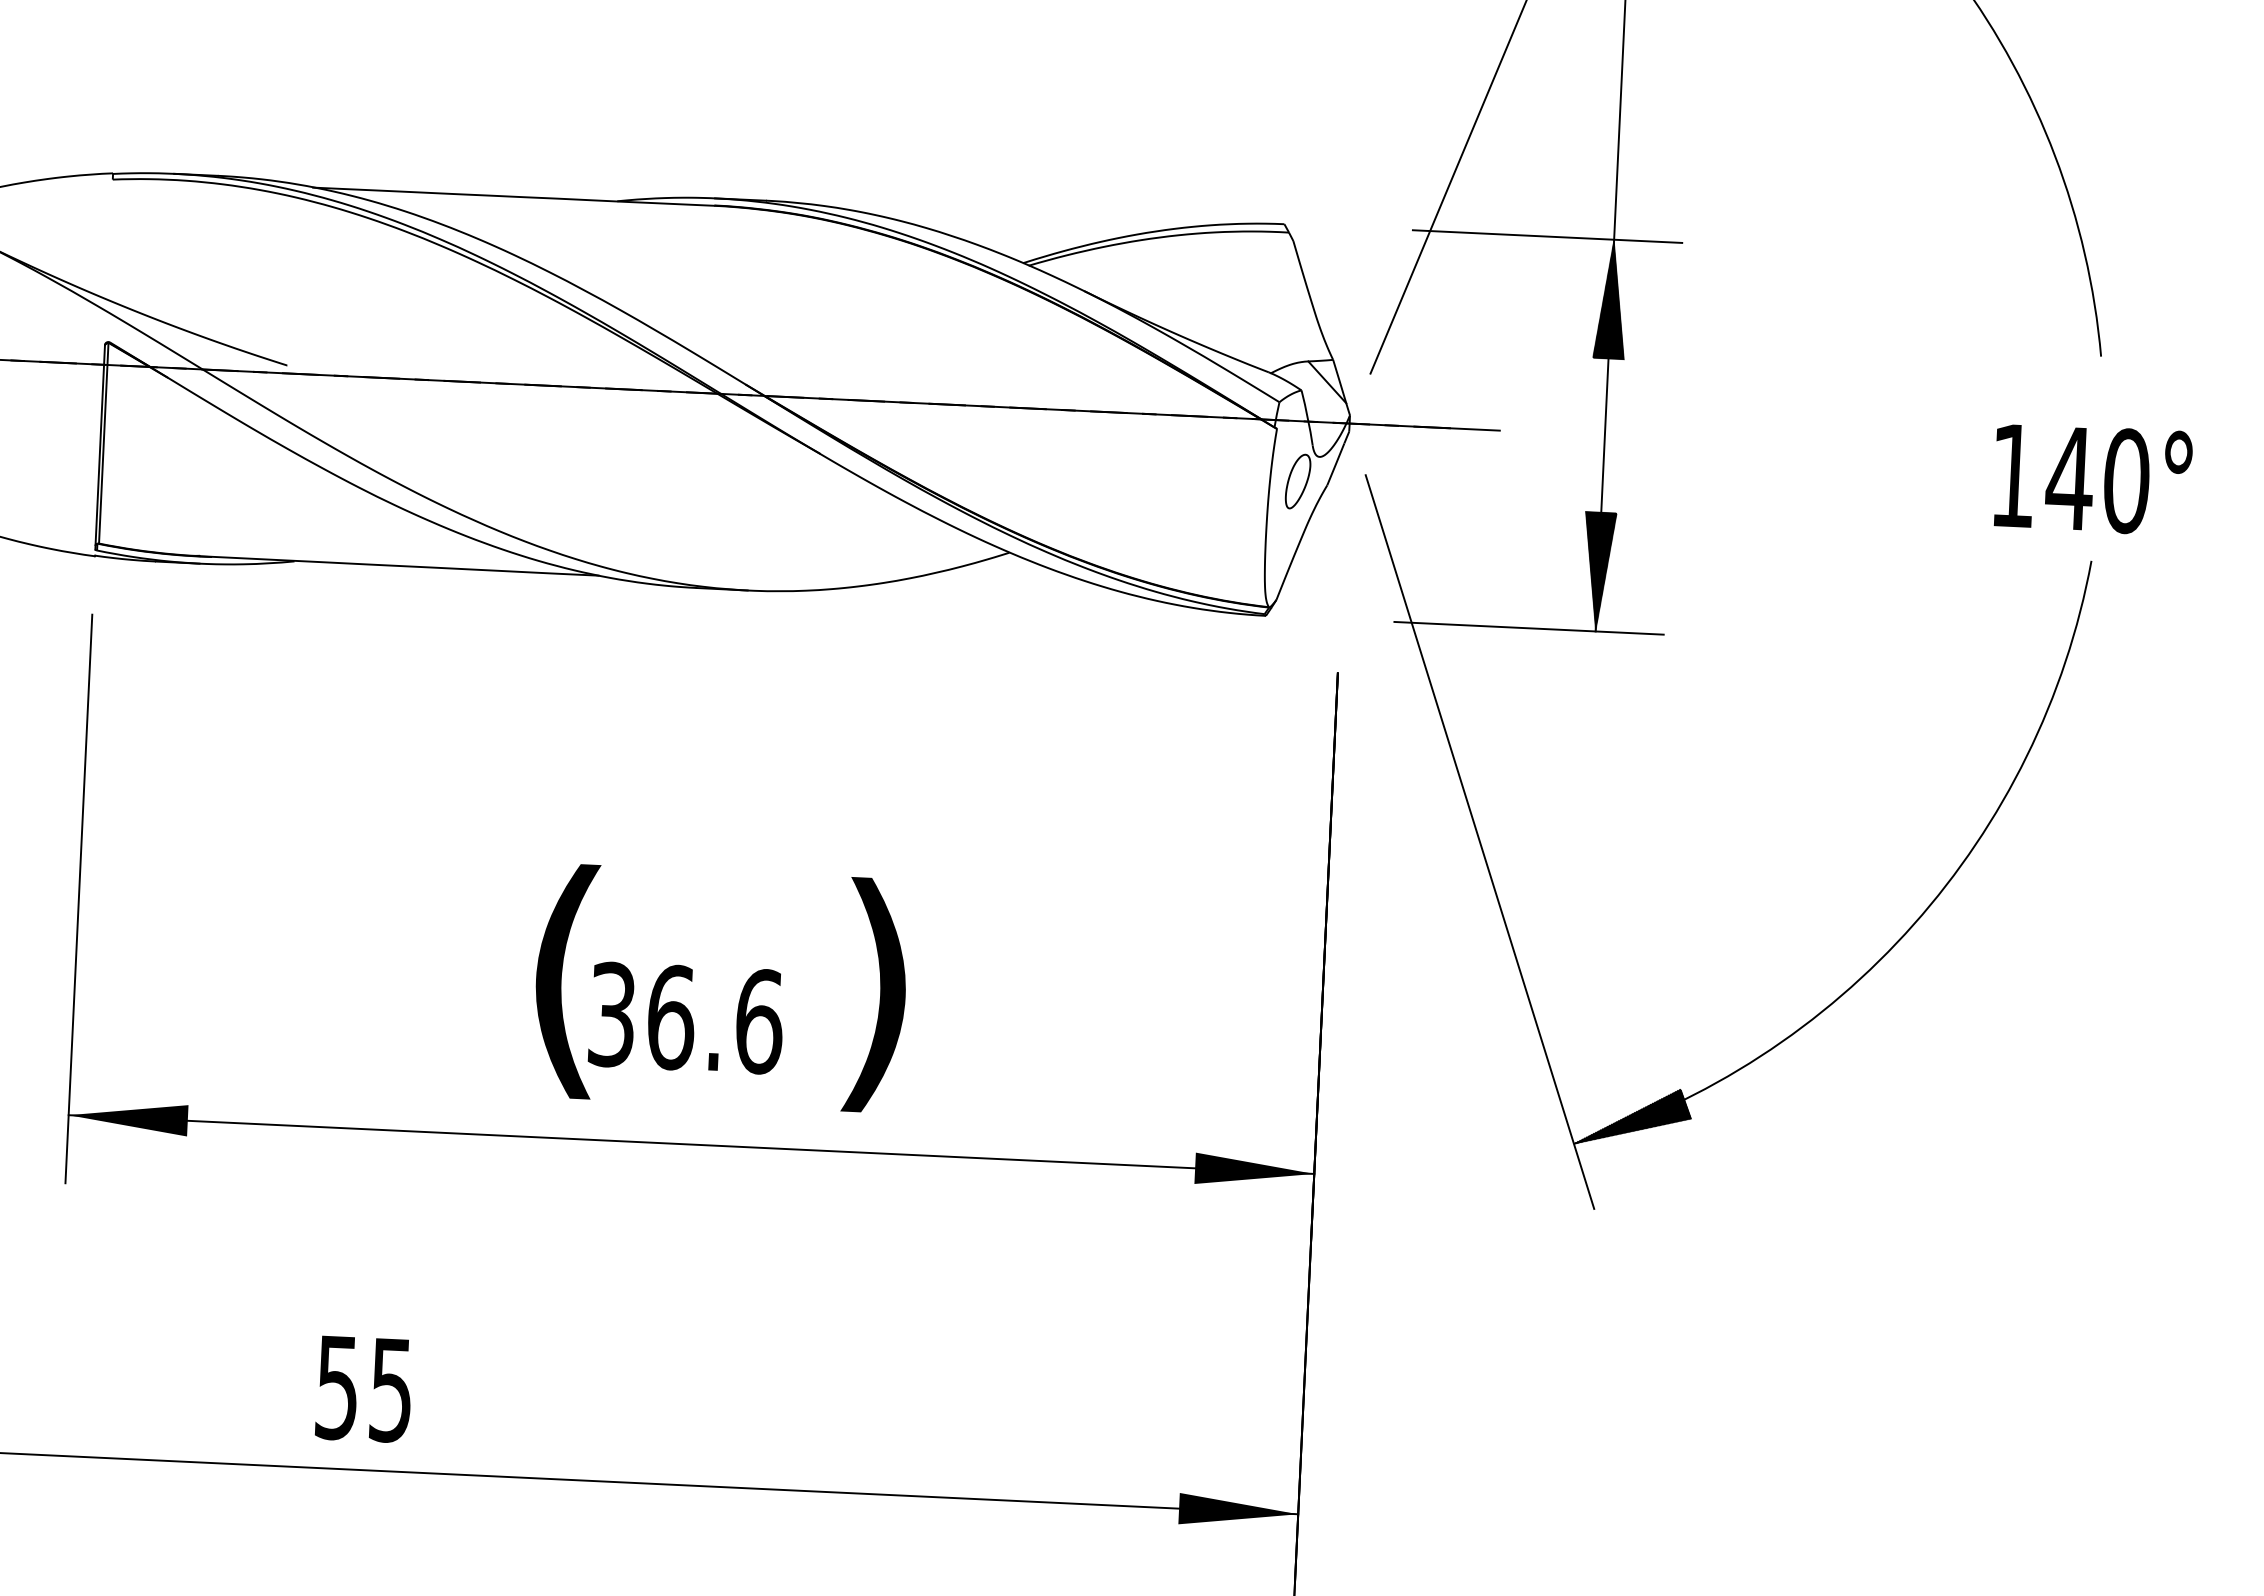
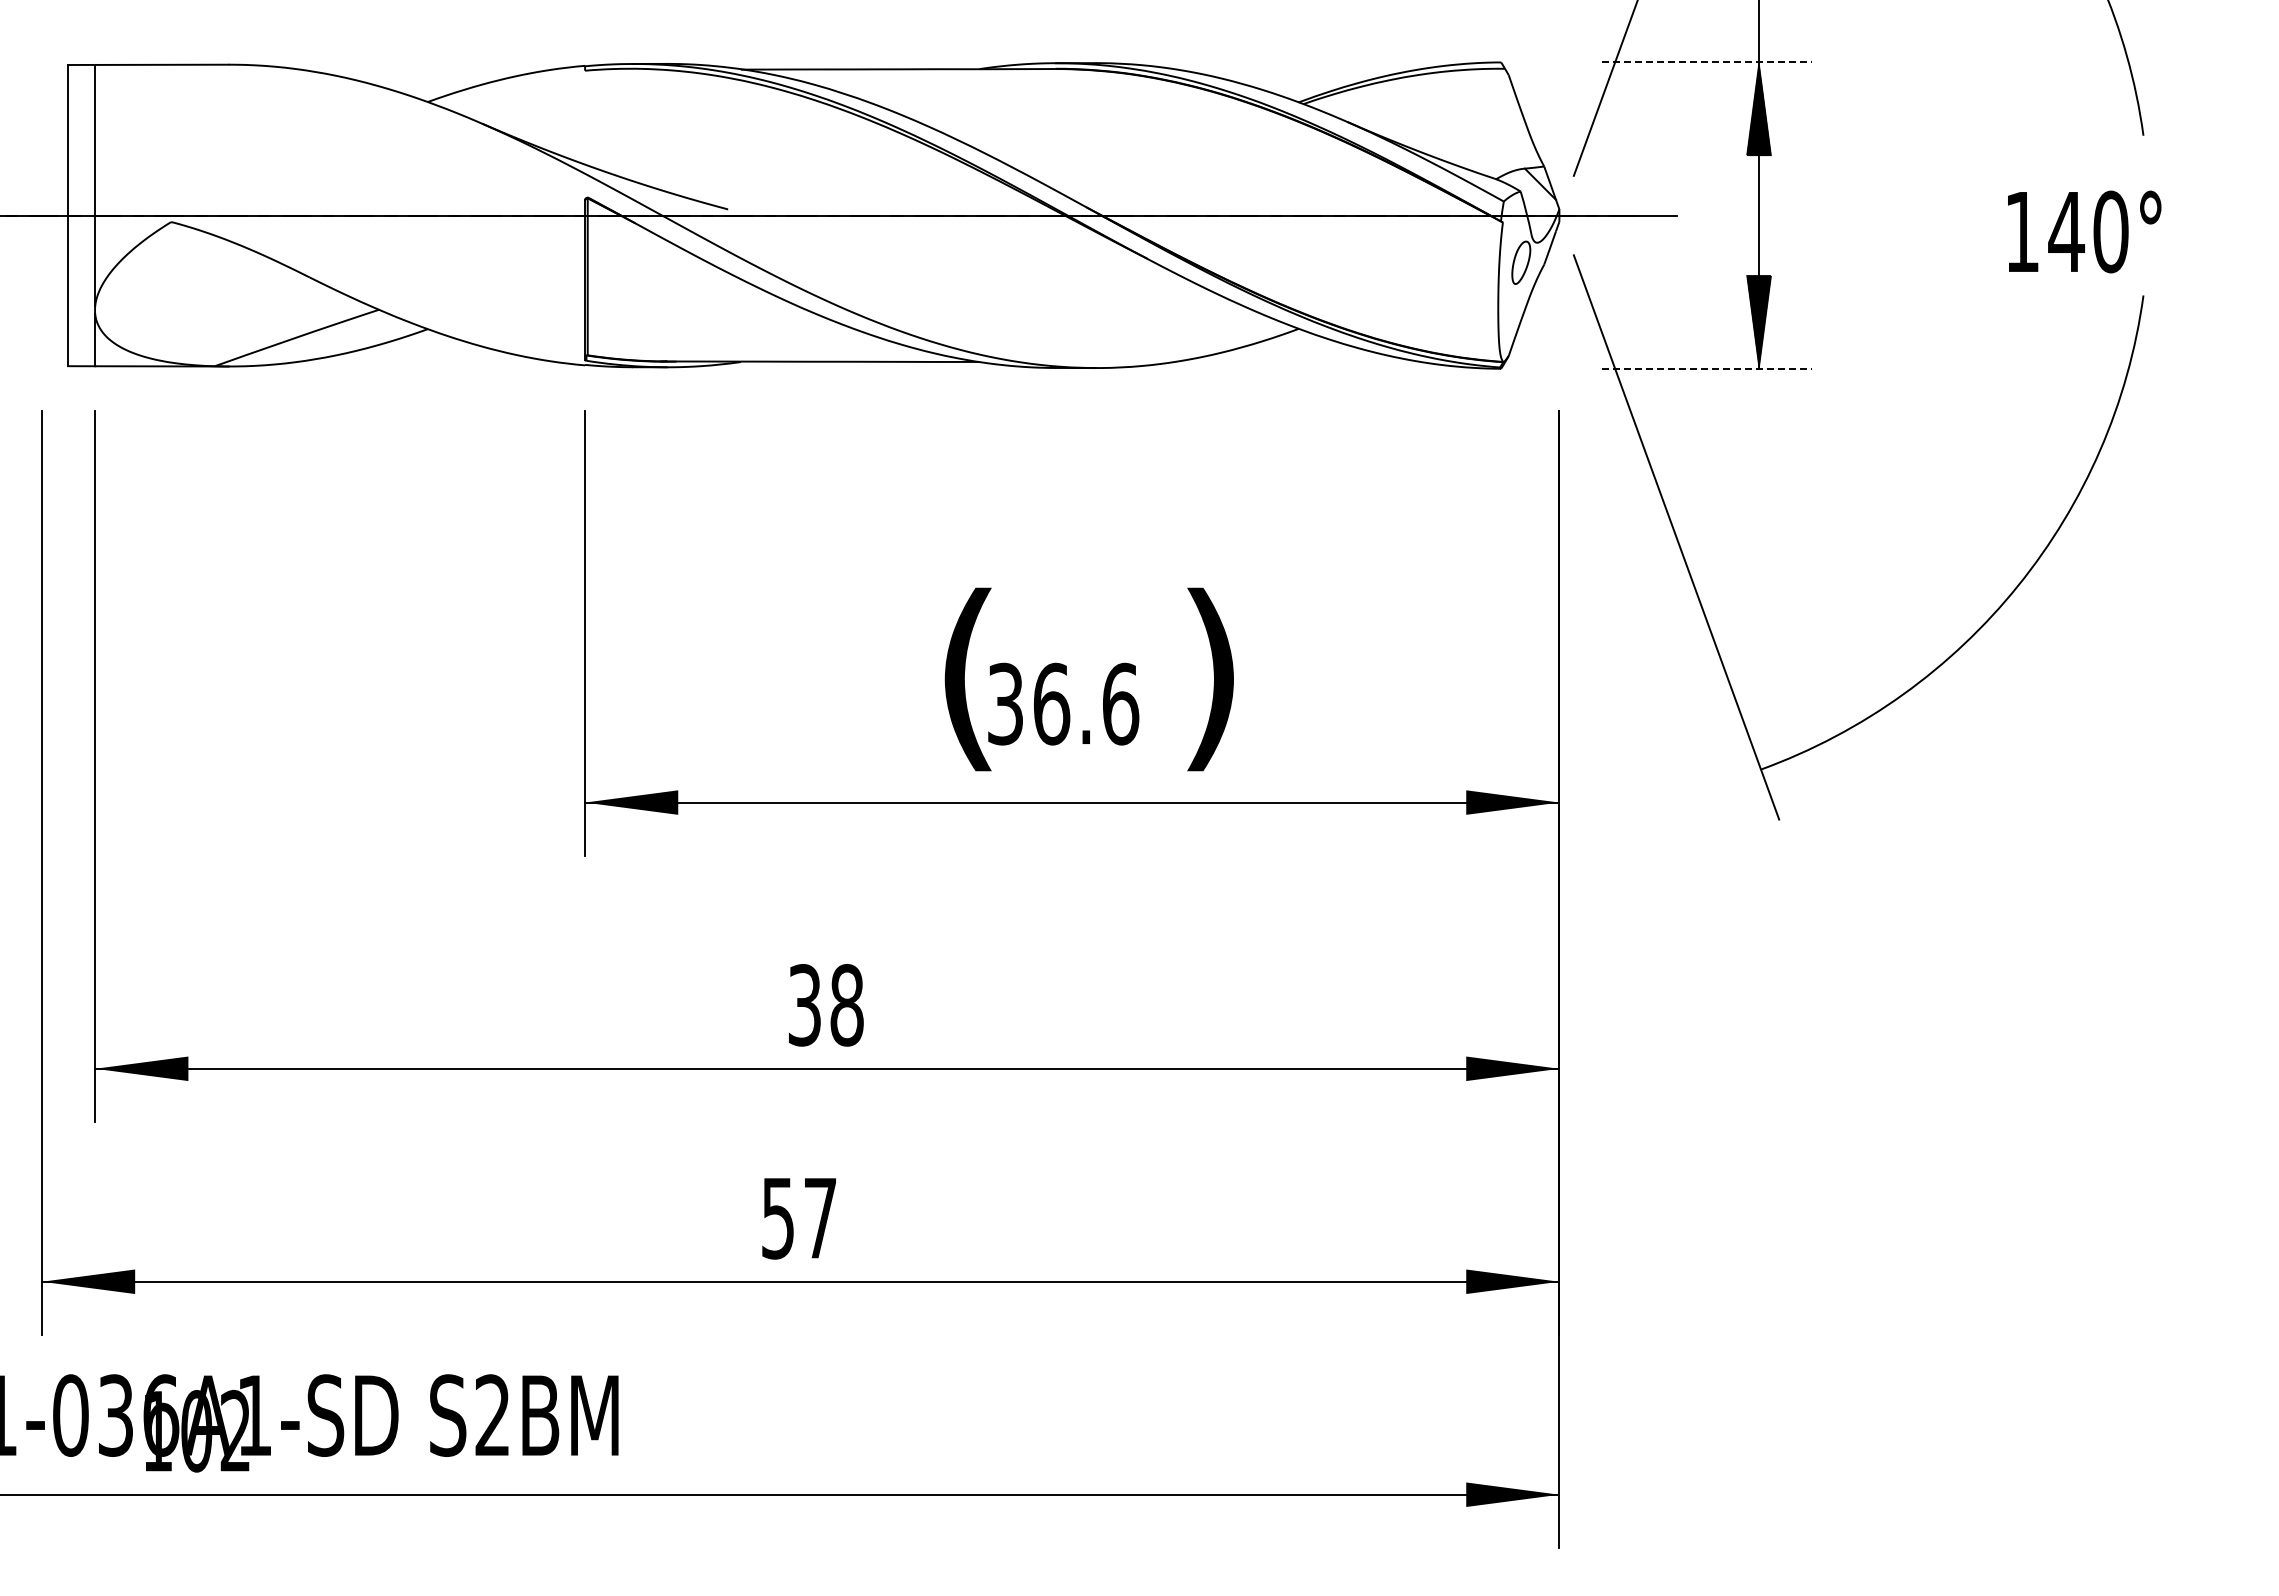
line: (1548, 236) -> (1707, 62), solid -> dashed
text: (2092, 478) -> (2084, 231), moved
line: (1529, 627) -> (1707, 368), solid -> dashed
hatch: (1633, 1117) -> (1806, 746), removed
text: (365, 1389) -> (826, 1005), 55 -> 38

